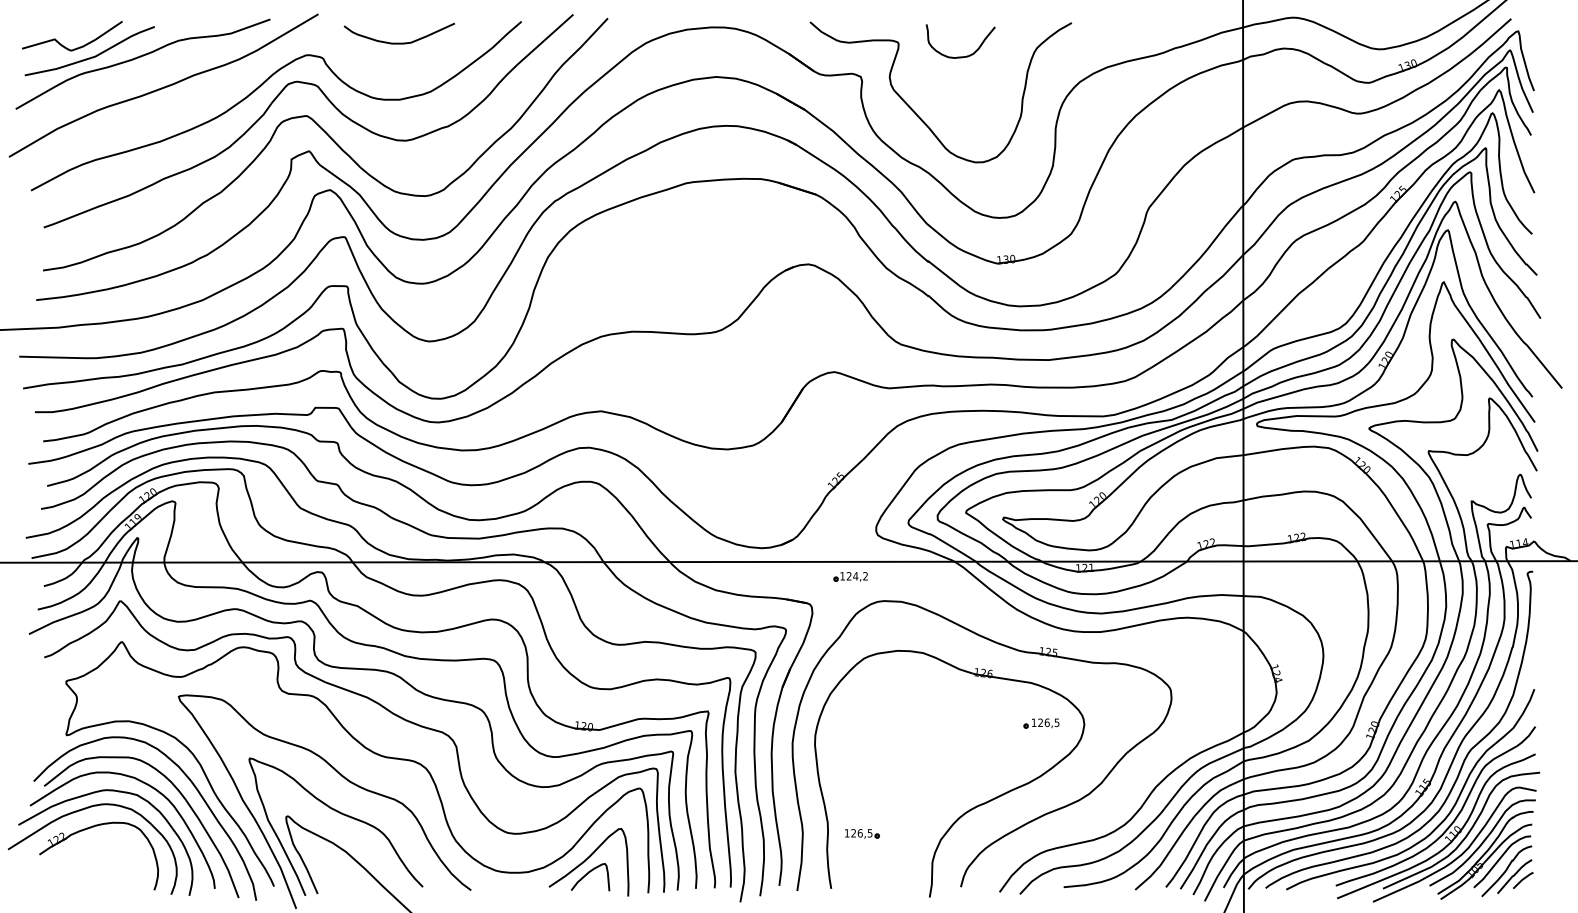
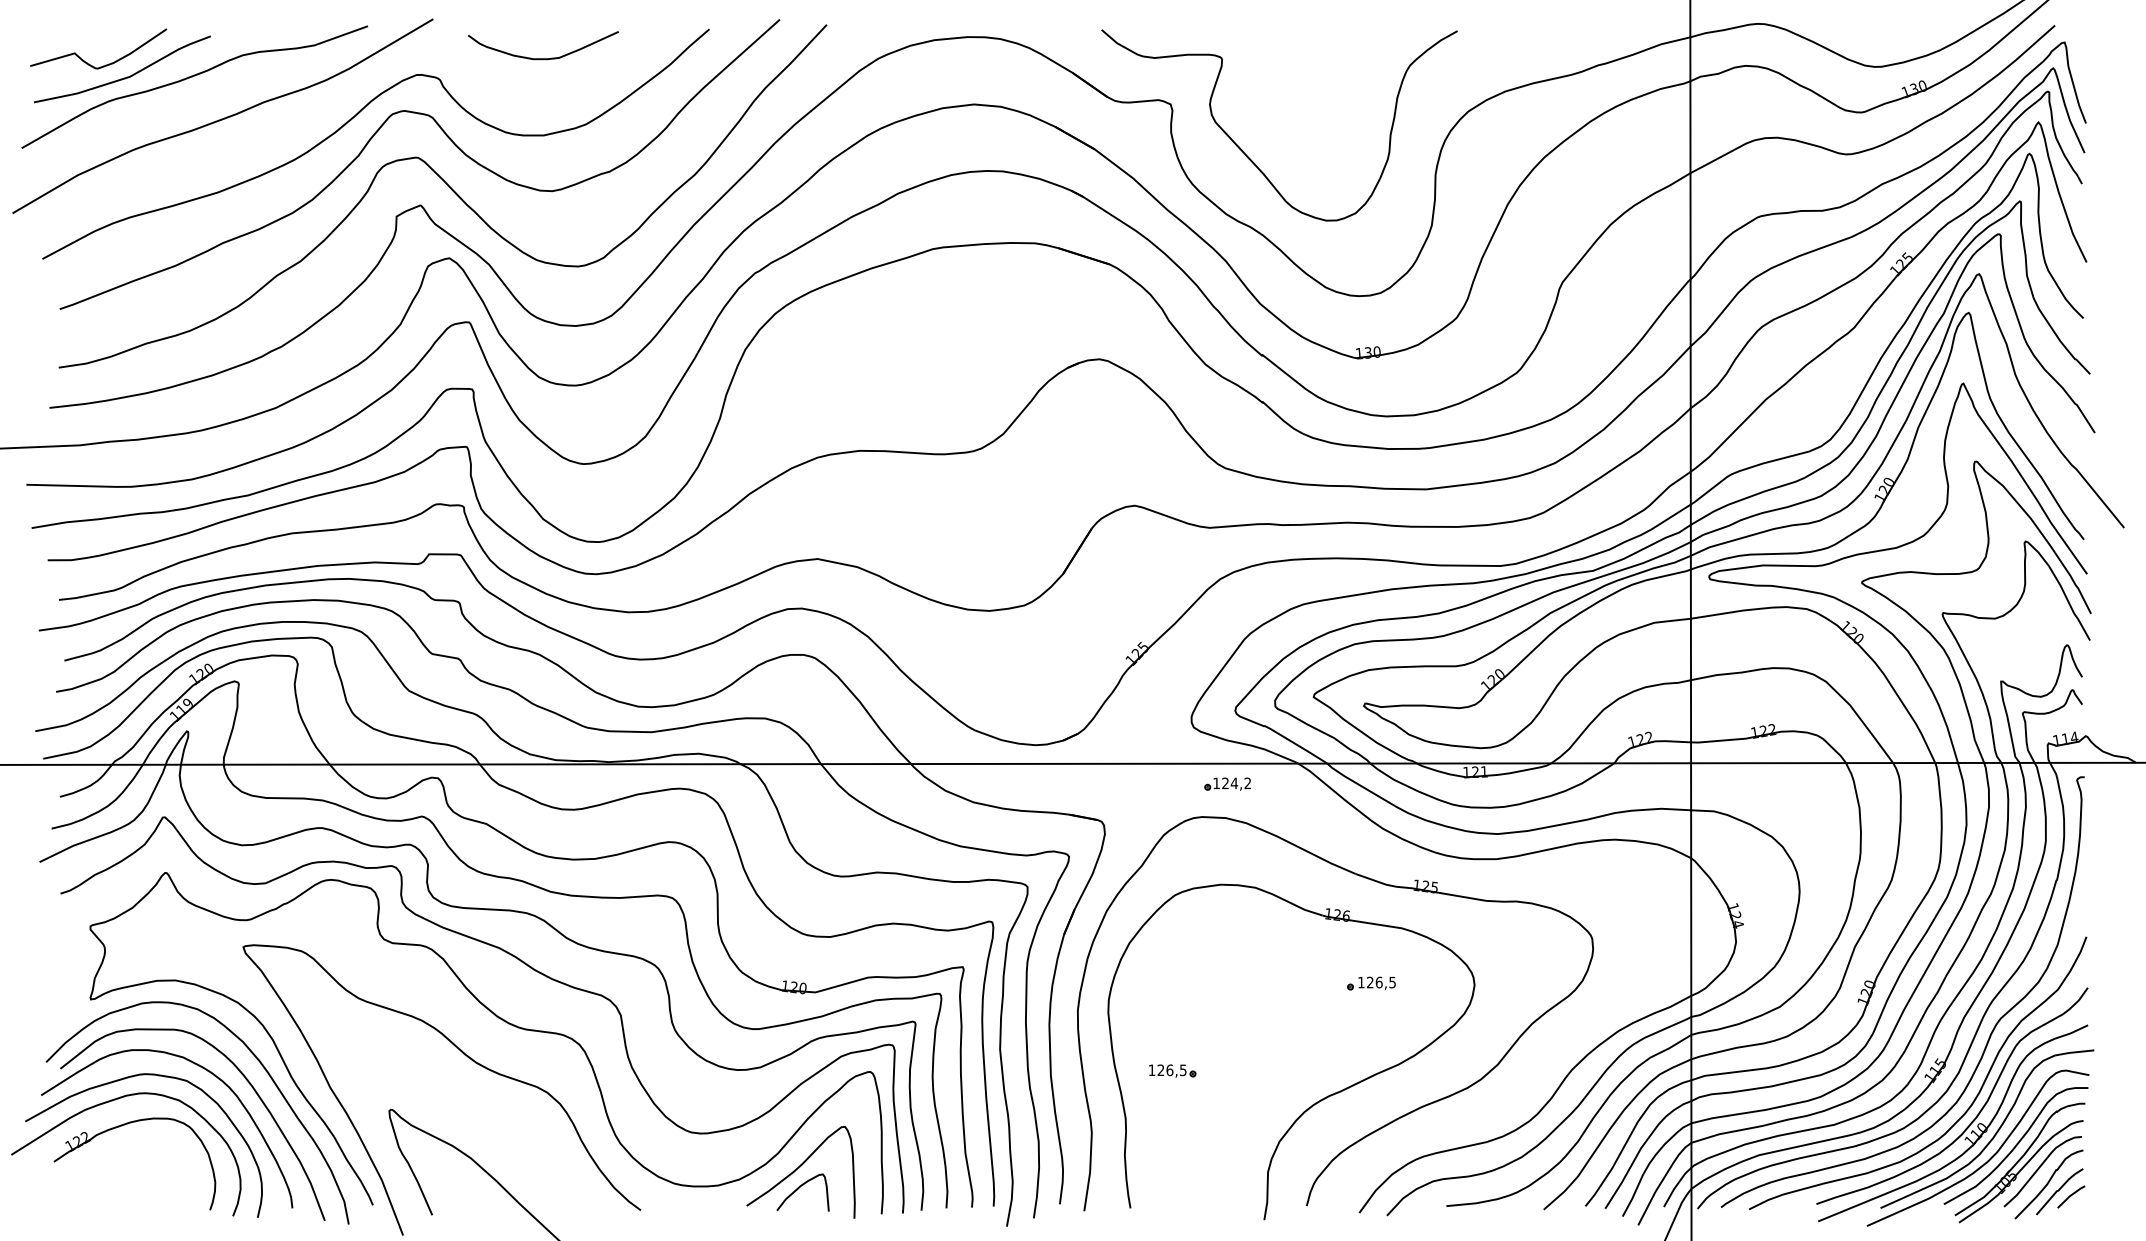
curve: (960, 56) -> (1306, 76), removed
part: (850, 576) -> (1227, 783), moved
part: (1041, 723) -> (1371, 983), moved
curve: (341, 814) -> (464, 1107), removed
part: (862, 833) -> (1172, 1070), moved

